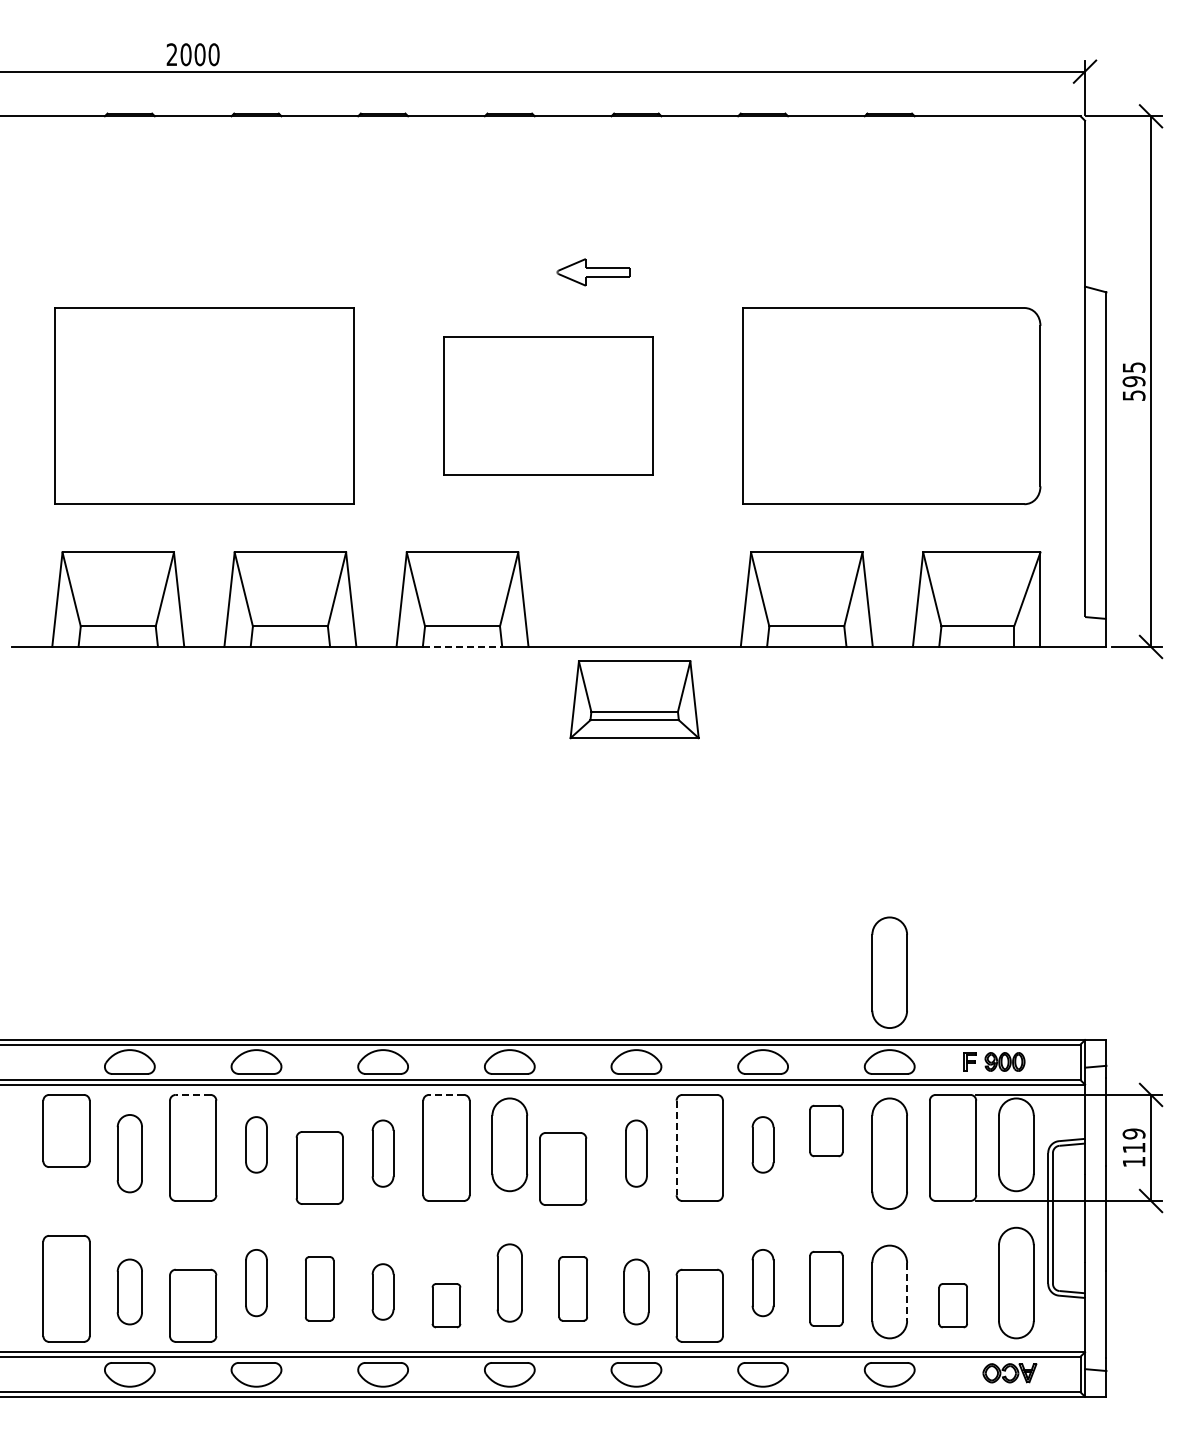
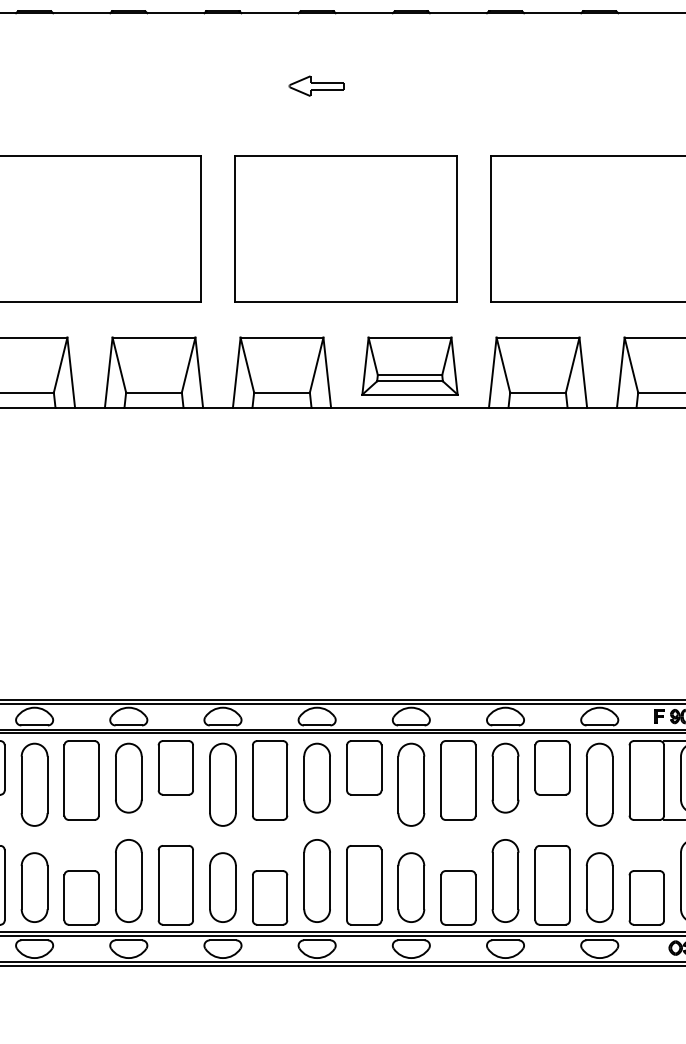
part: (593, 272) -> (316, 86), moved
part: (548, 405) -> (345, 228), size x1.43
line: (462, 646) -> (281, 407), dashed -> solid
part: (634, 699) -> (409, 365), moved
part: (889, 972) -> (599, 650), removed
line: (192, 1094) -> (81, 740), dashed -> solid
line: (445, 1094) -> (269, 740), dashed -> solid
part: (826, 1130) -> (552, 767), size x1.43
part: (256, 1144) -> (128, 777), size x1.67
part: (762, 1144) -> (505, 777), size x1.67
line: (676, 1148) -> (441, 780), dashed -> solid
part: (129, 1153) -> (34, 784), size x1.43
part: (382, 1153) -> (222, 784), size x1.67
part: (636, 1153) -> (411, 784), size x1.67
part: (319, 1167) -> (175, 767), moved
part: (563, 1168) -> (364, 767), moved
part: (256, 1282) -> (128, 880), size x1.67
part: (509, 1282) -> (316, 880), size x1.43
part: (762, 1282) -> (505, 880), size x1.67
part: (319, 1288) -> (175, 885), size x1.67
part: (573, 1288) -> (364, 885), size x1.67
part: (826, 1288) -> (552, 885), size x1.43
part: (129, 1291) -> (34, 887), size x1.43
part: (382, 1291) -> (222, 887), size x1.67
part: (636, 1291) -> (411, 887), size x1.43
line: (907, 1292) -> (612, 888), dashed -> solid
part: (446, 1305) -> (270, 897), size x1.67
part: (953, 1305) -> (647, 897), size x1.67

